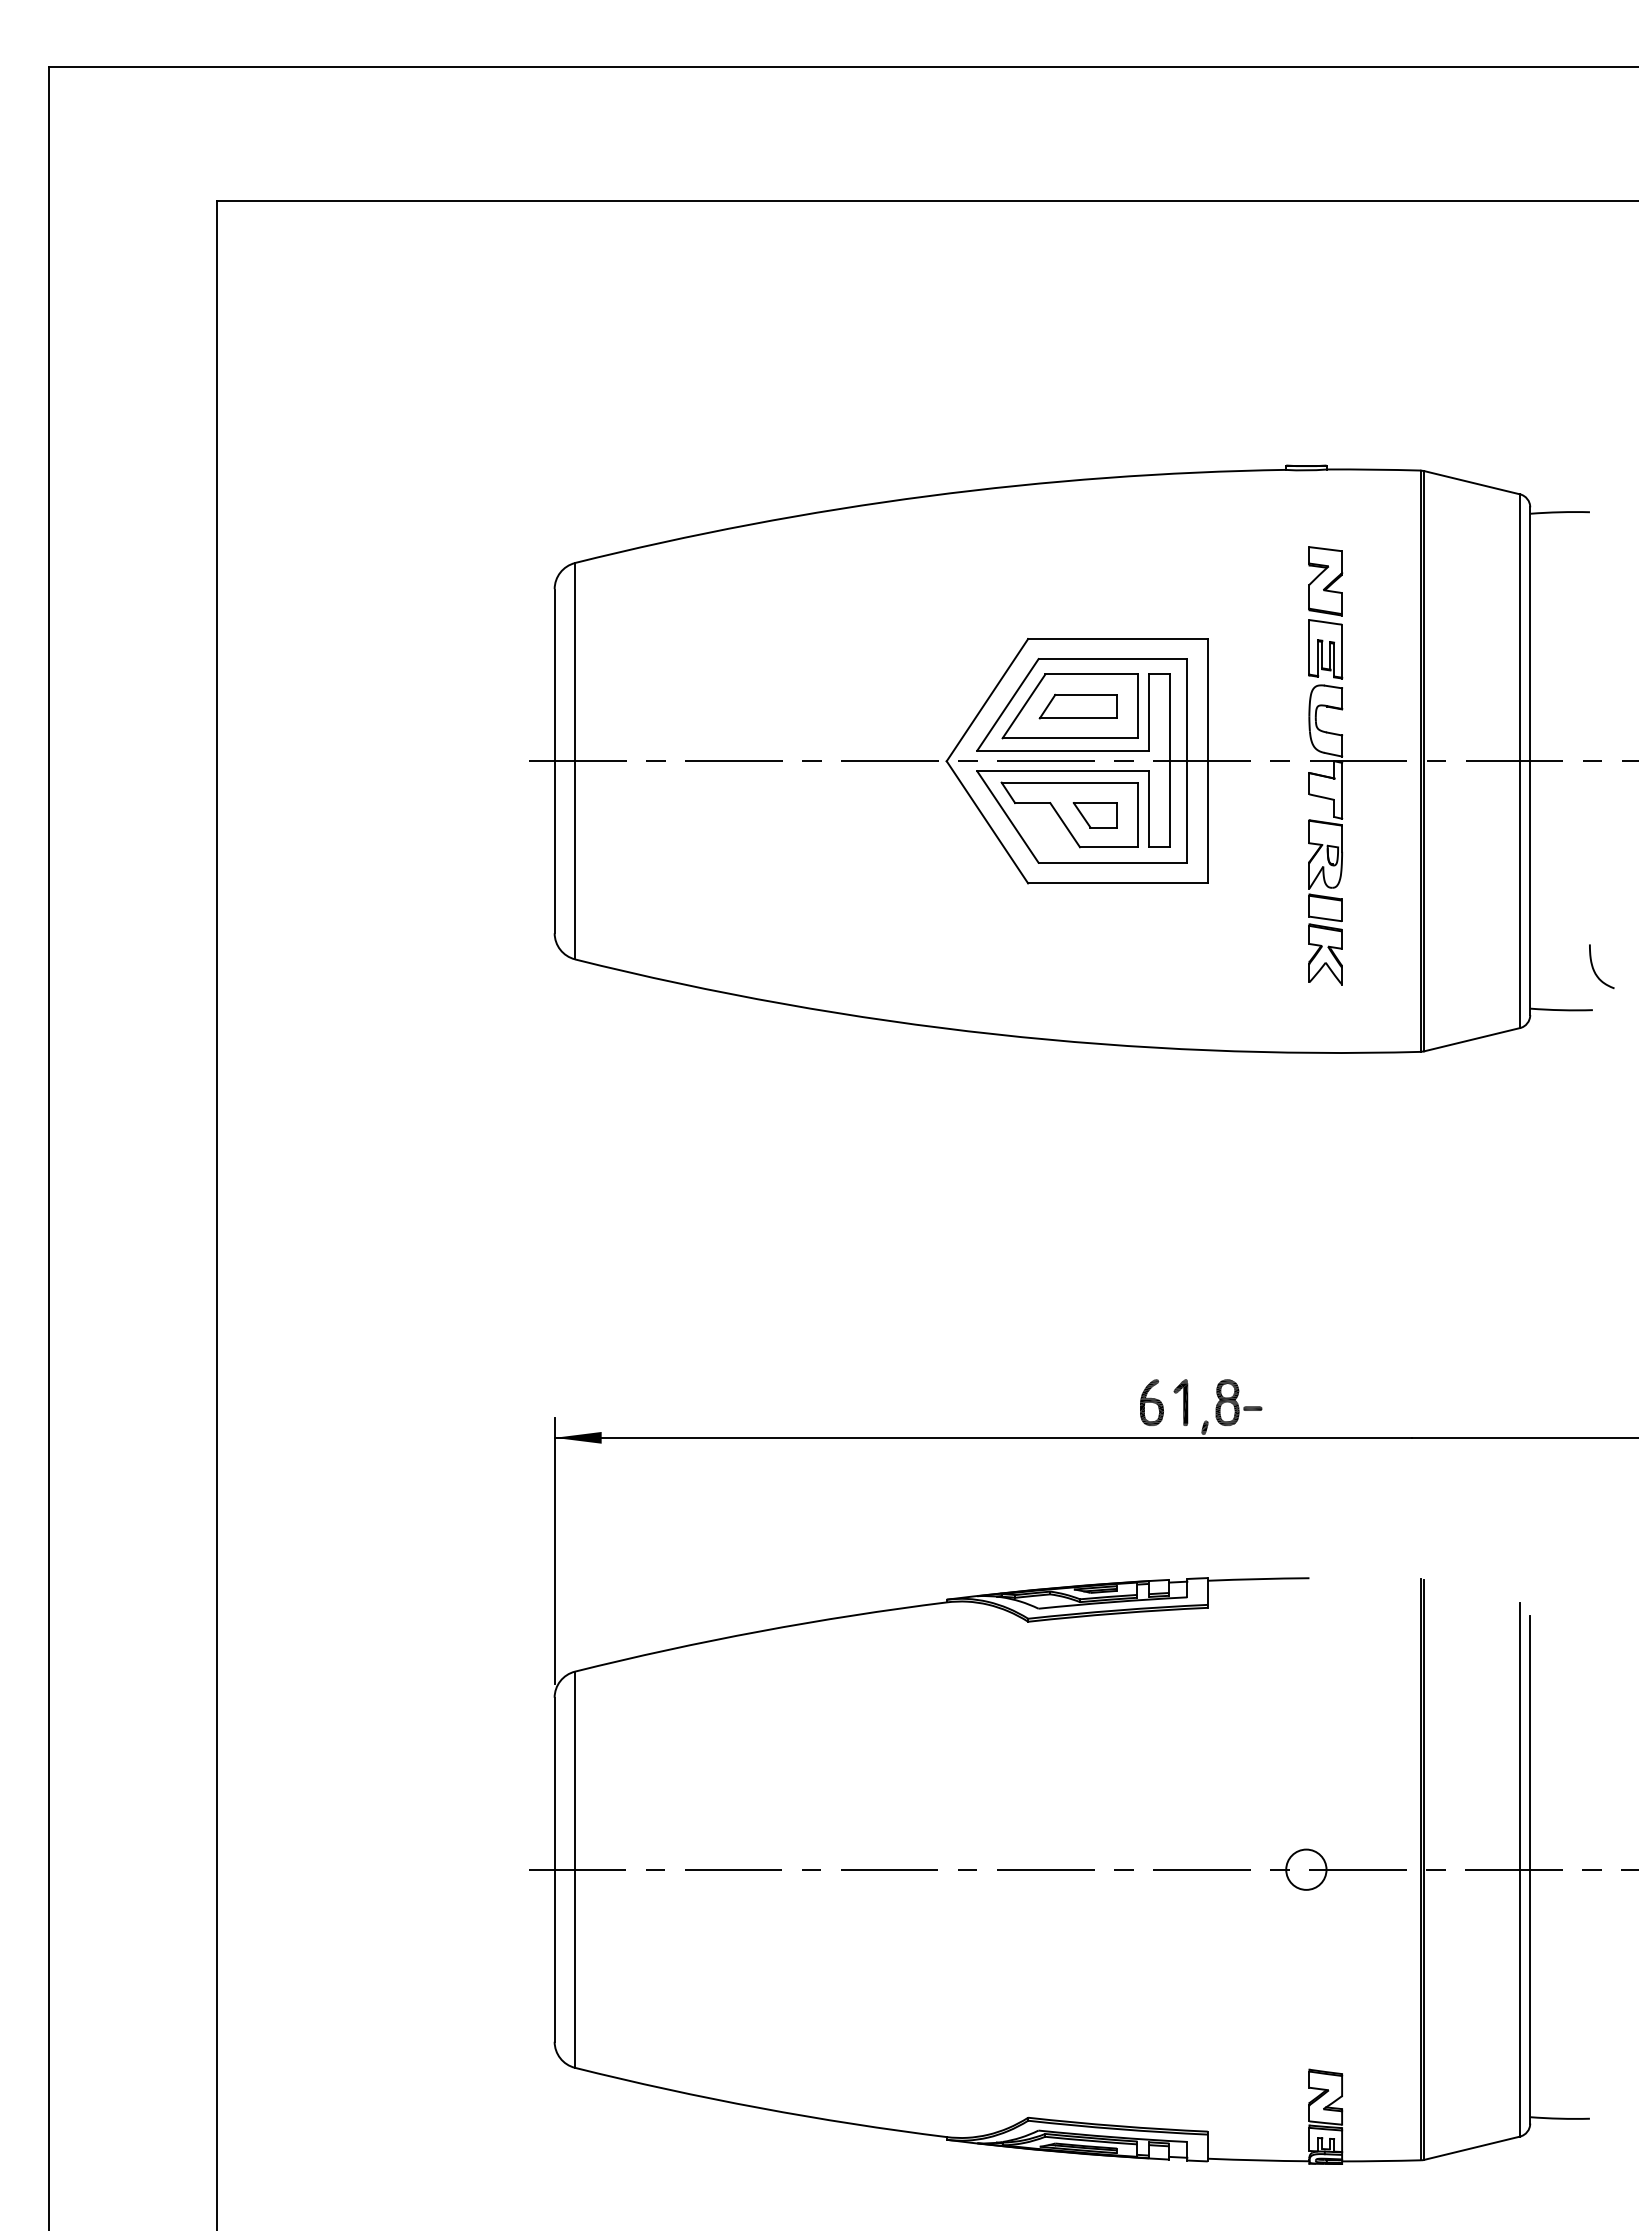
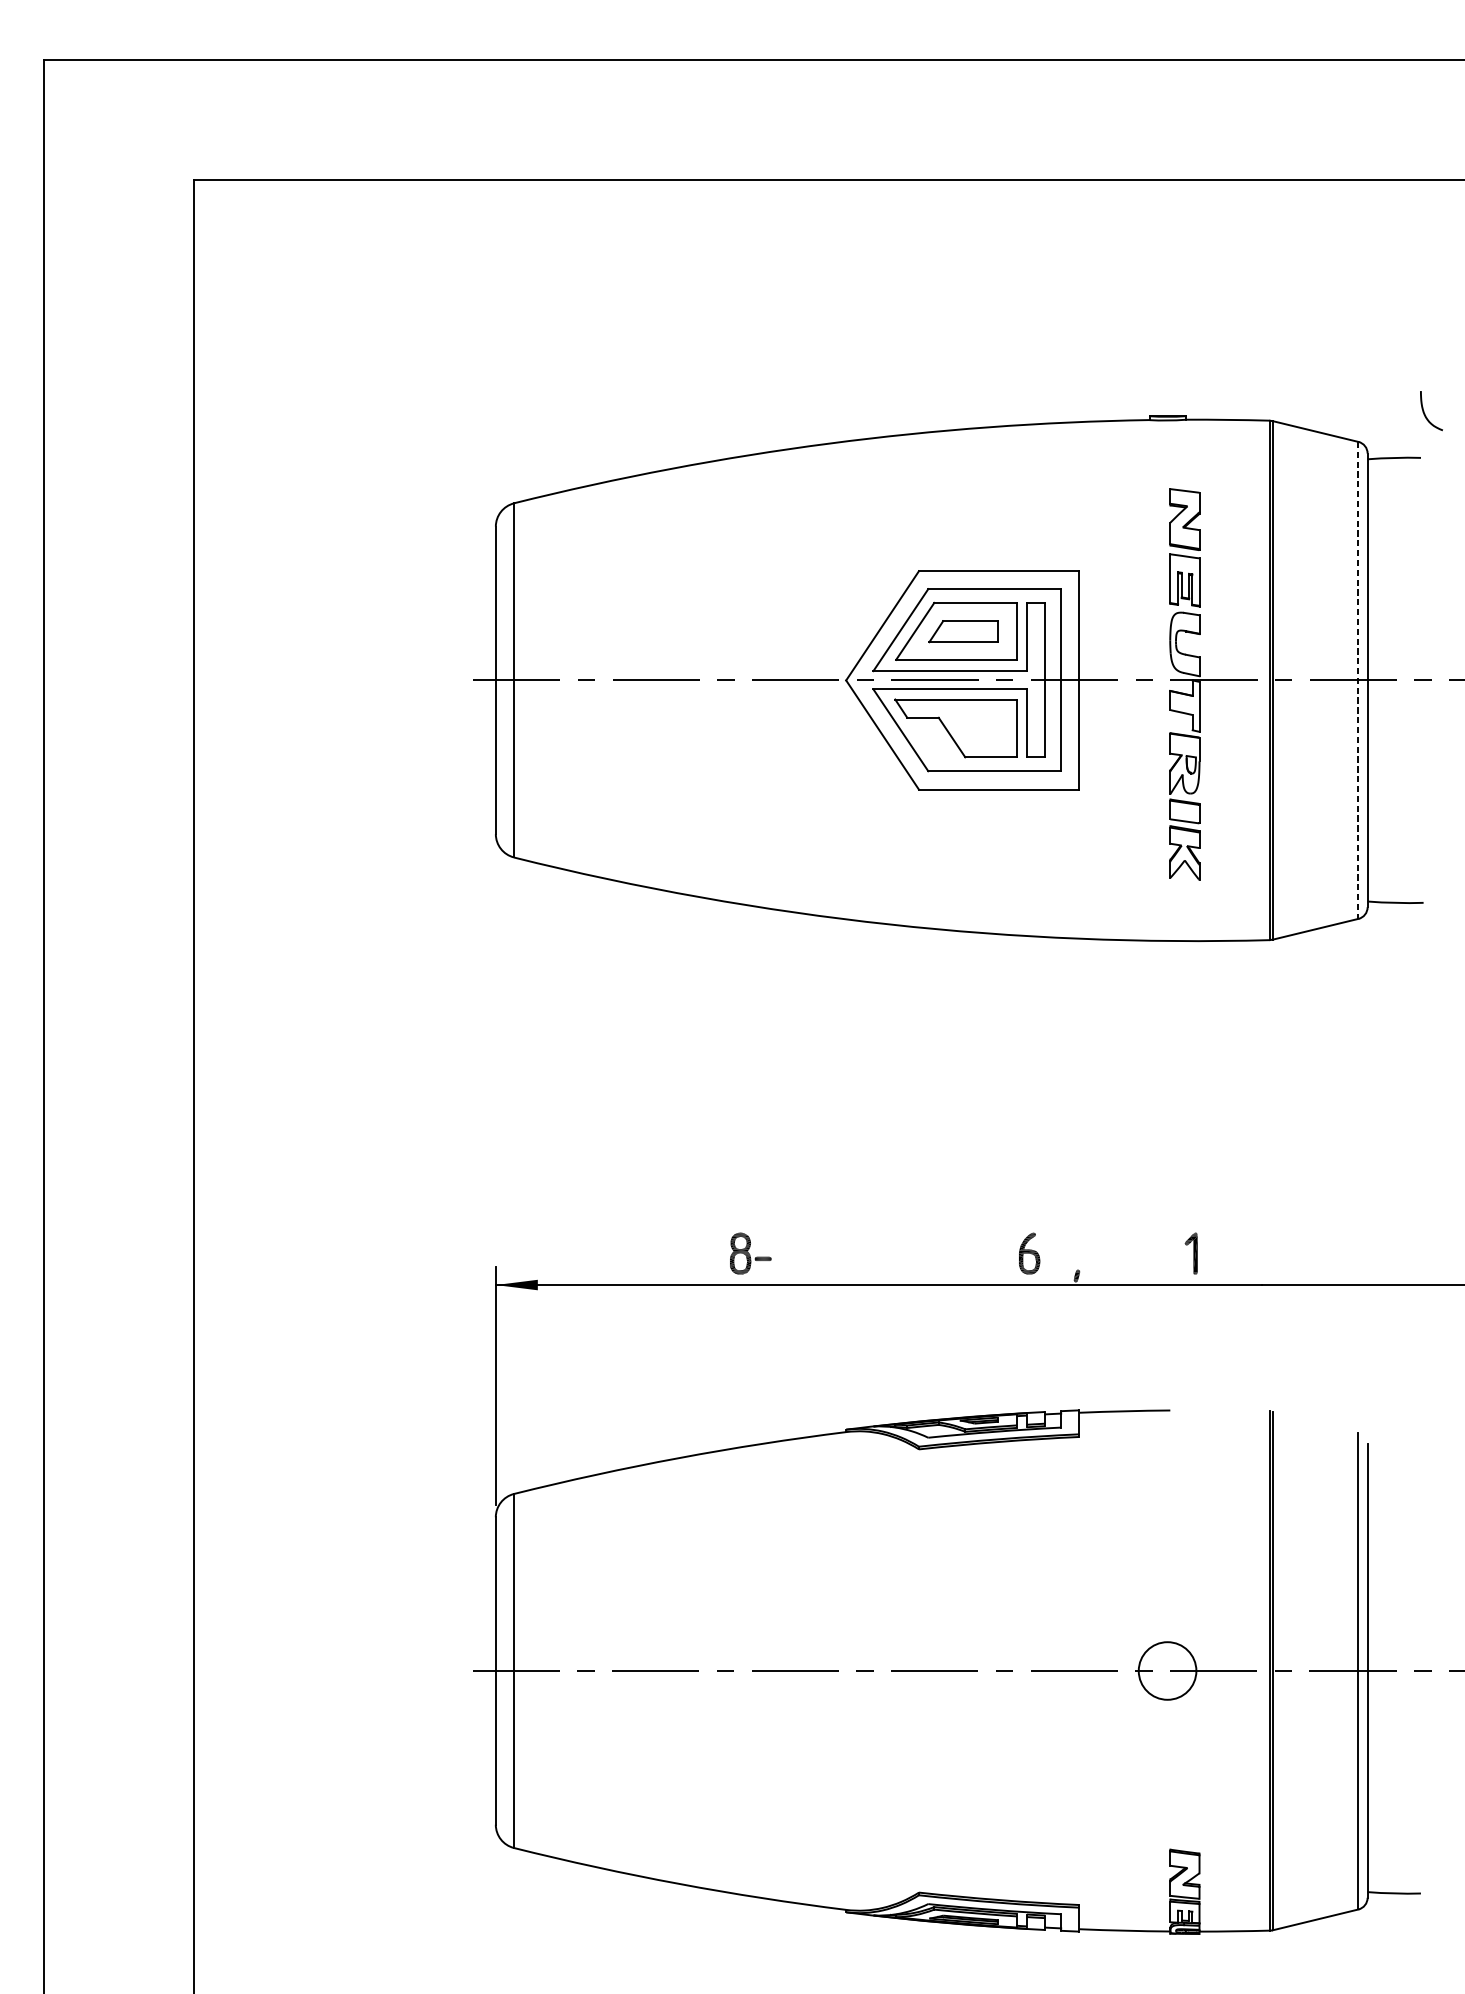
line: (1519, 761) -> (1358, 680), solid -> dashed
part: (1094, 815) -> (978, 728), removed
curve: (1594, 968) -> (1425, 412), moved
part: (1180, 1402) -> (1190, 1253), moved
part: (1238, 1402) -> (750, 1253), moved
circle: (1306, 1869) -> (1167, 1670), size x1.6

